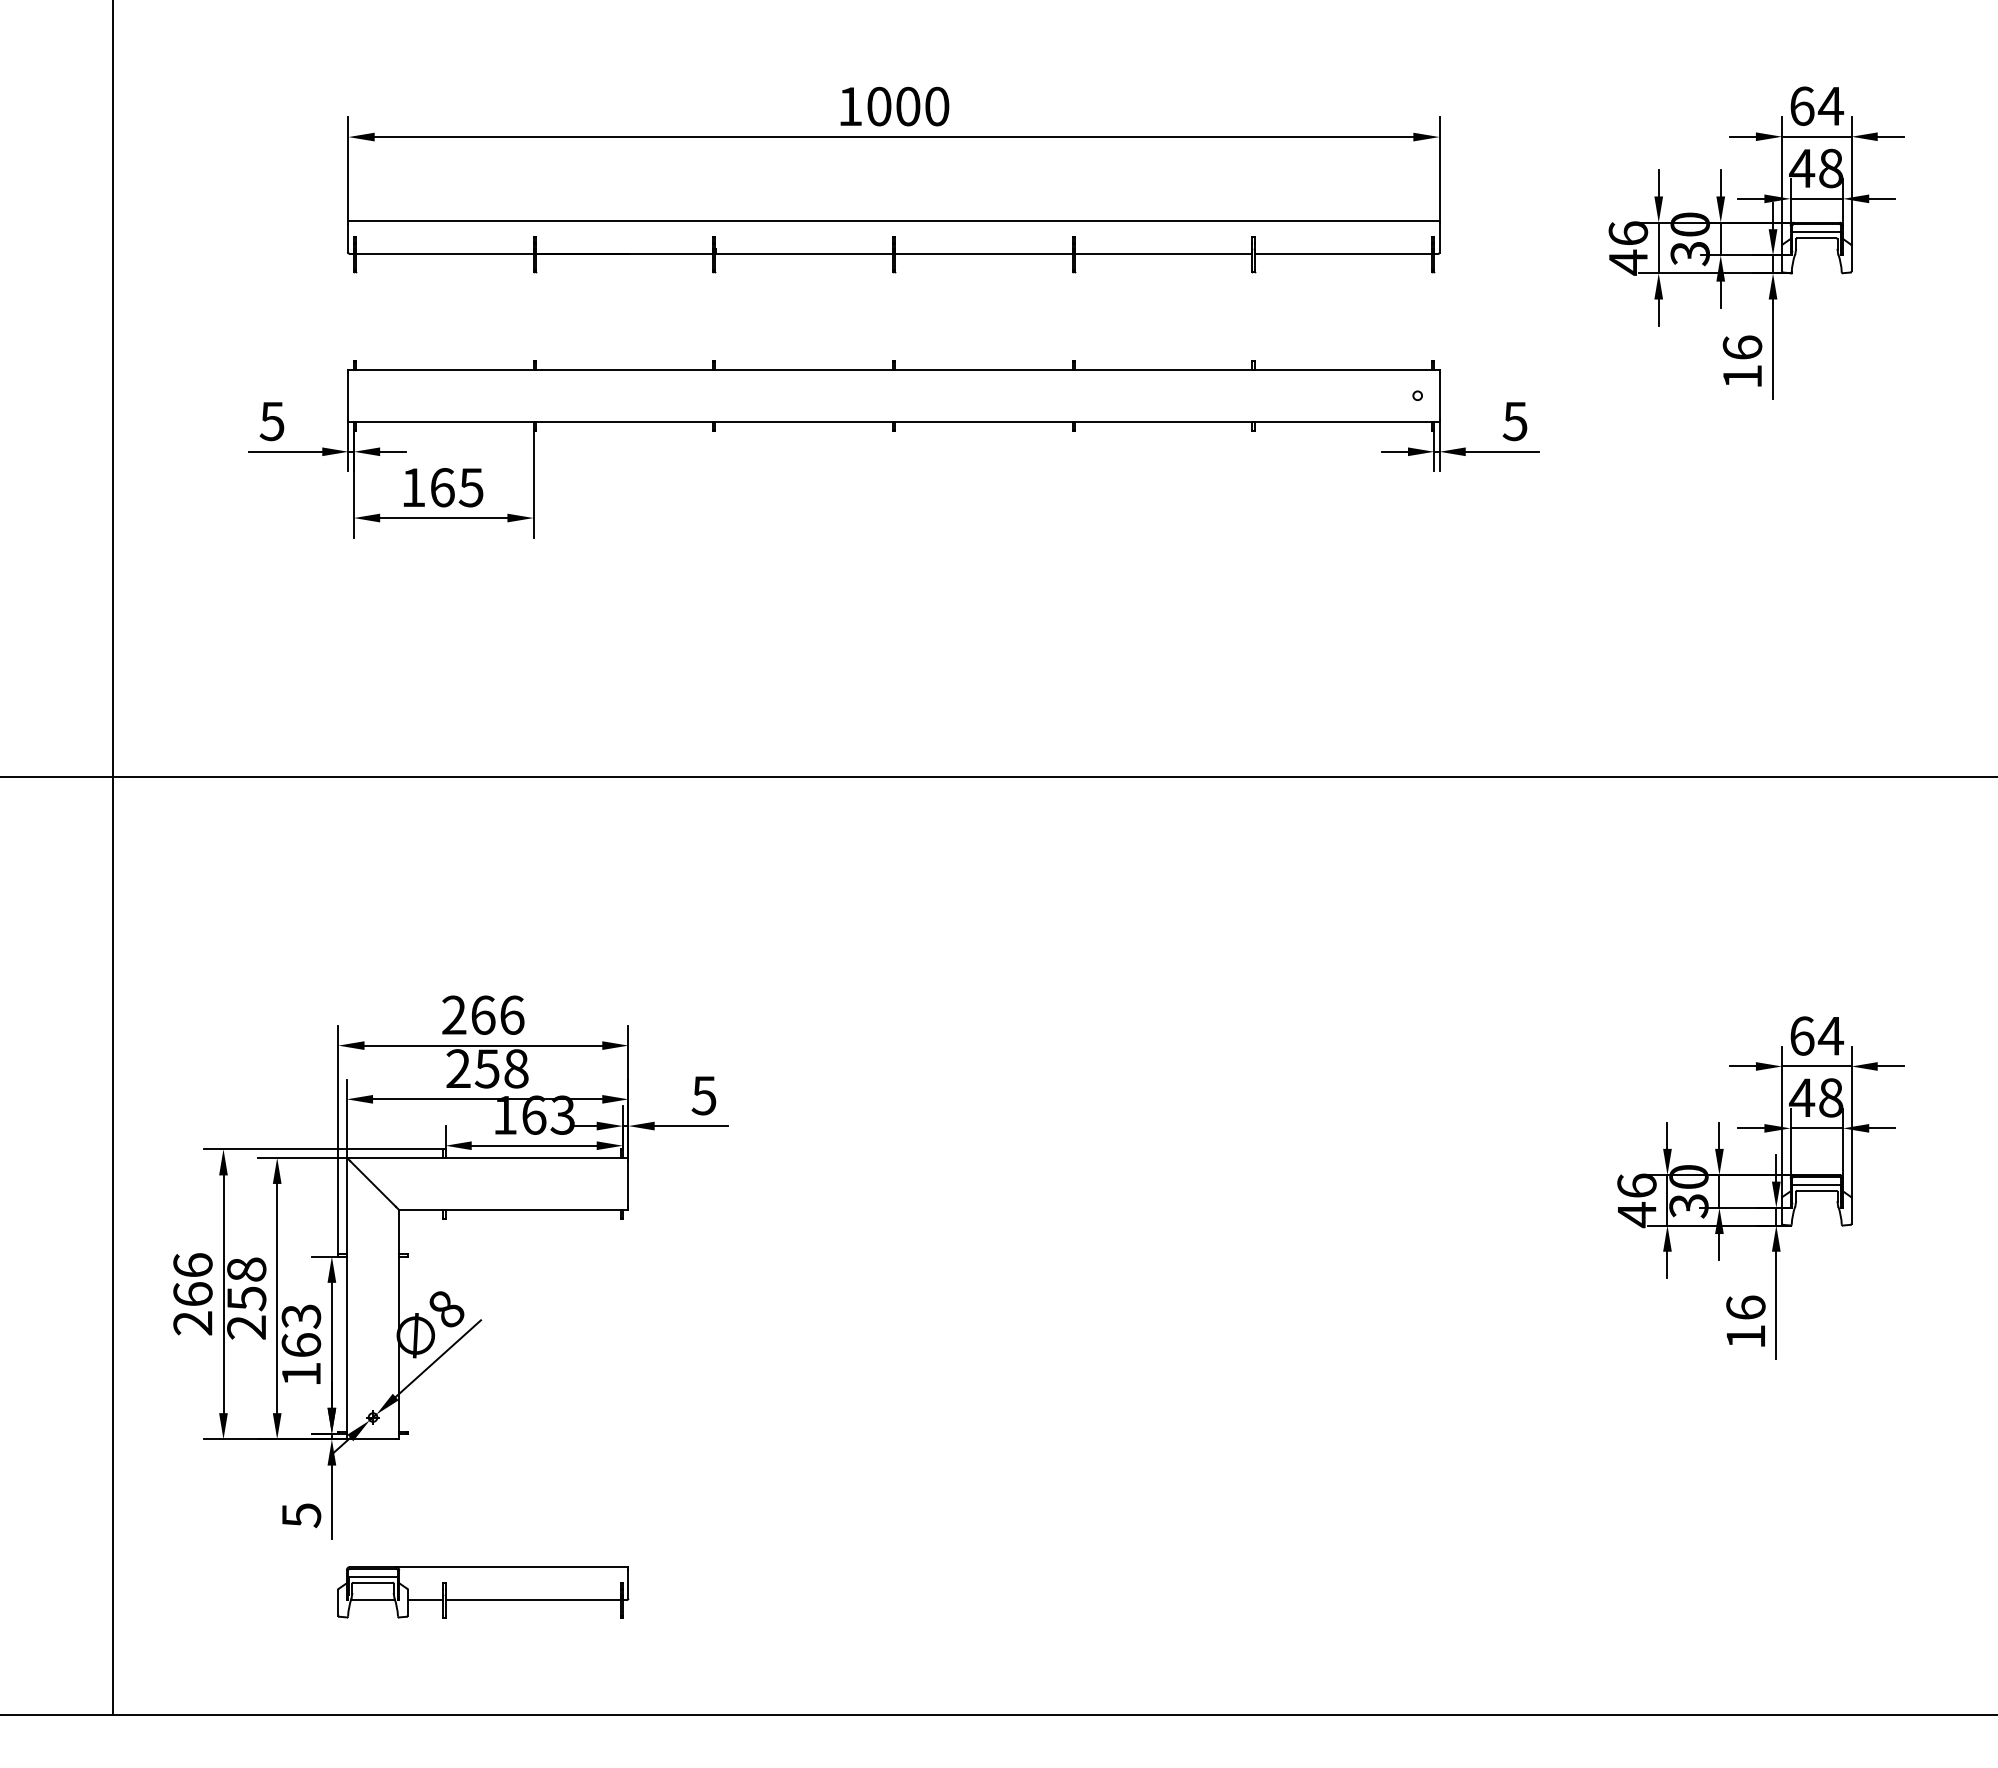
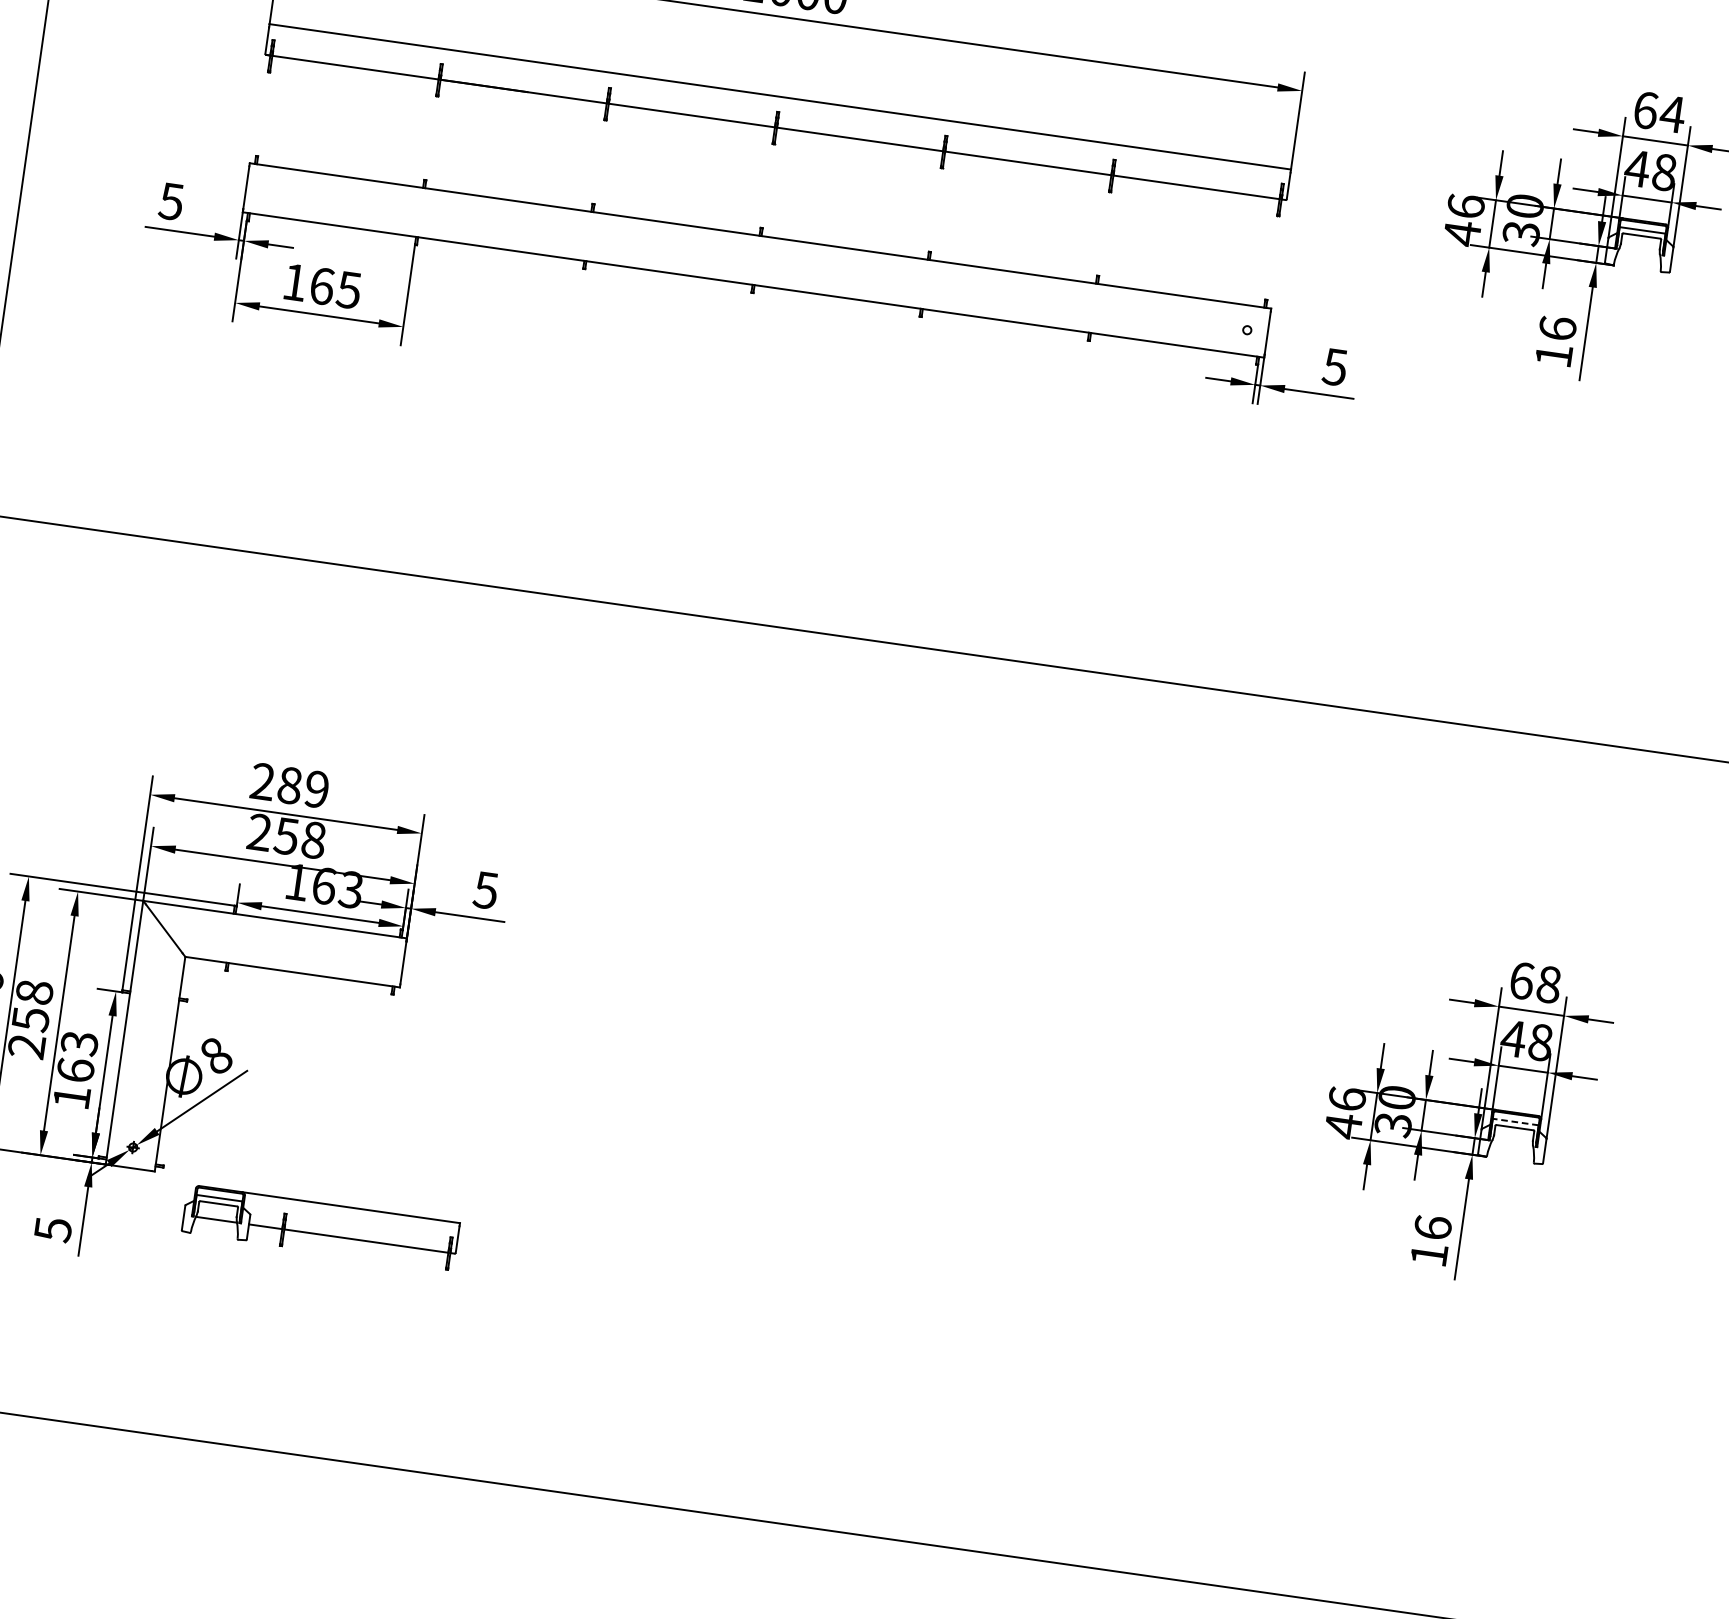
text: (497, 1014) -> (303, 786), 266 -> 289
text: (1830, 1035) -> (1548, 984), 64 -> 68
line: (1816, 1184) -> (1515, 1121), solid -> dashed
part: (483, 1592) -> (320, 1227), moved

